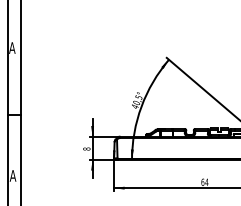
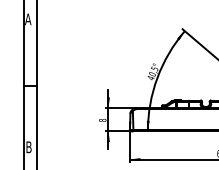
text: (12, 175) -> (28, 146), A -> B

